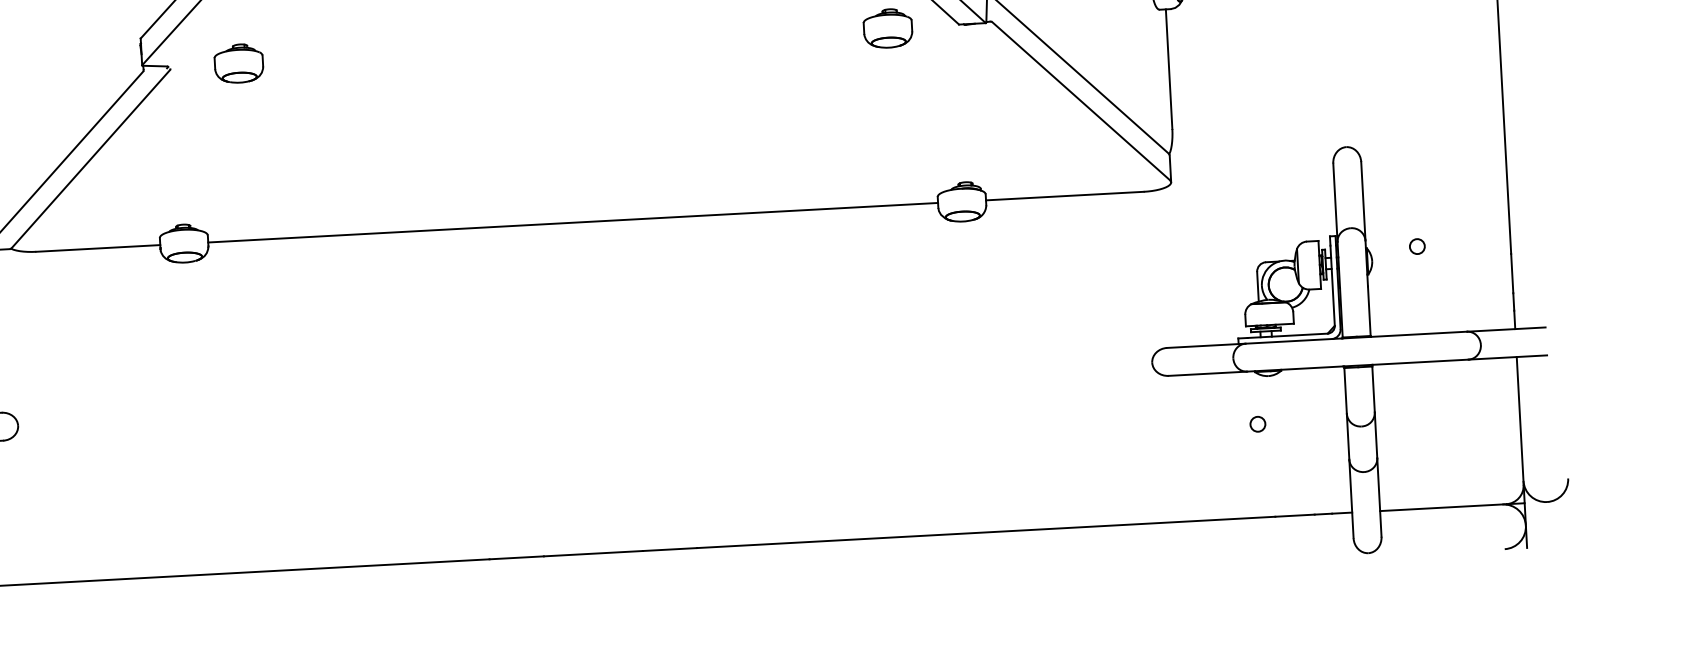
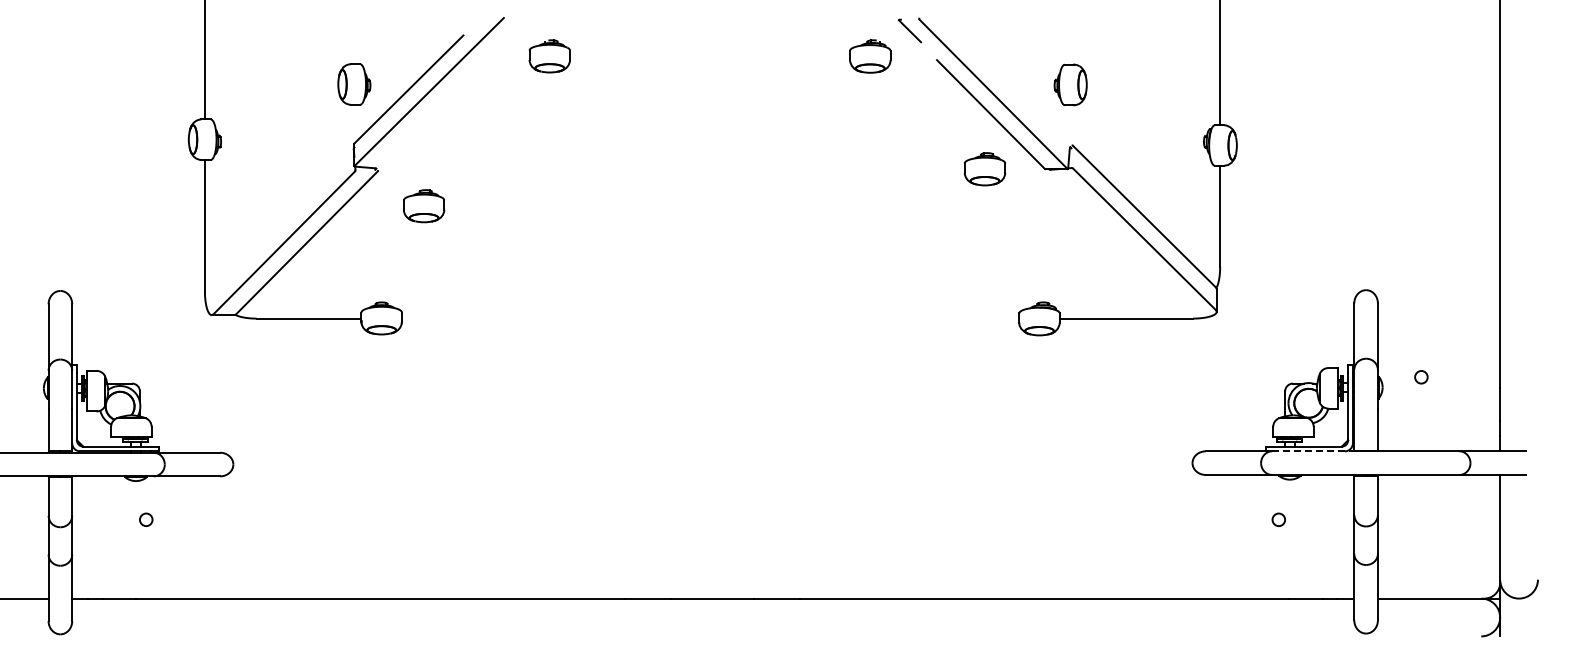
part: (239, 63) -> (424, 206), moved
line: (572, 222) -> (710, 318), removed
line: (1293, 341) -> (1312, 451), solid -> dashed

